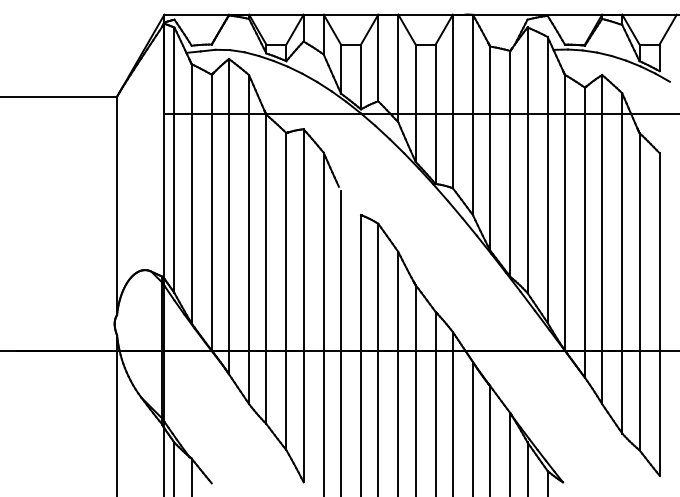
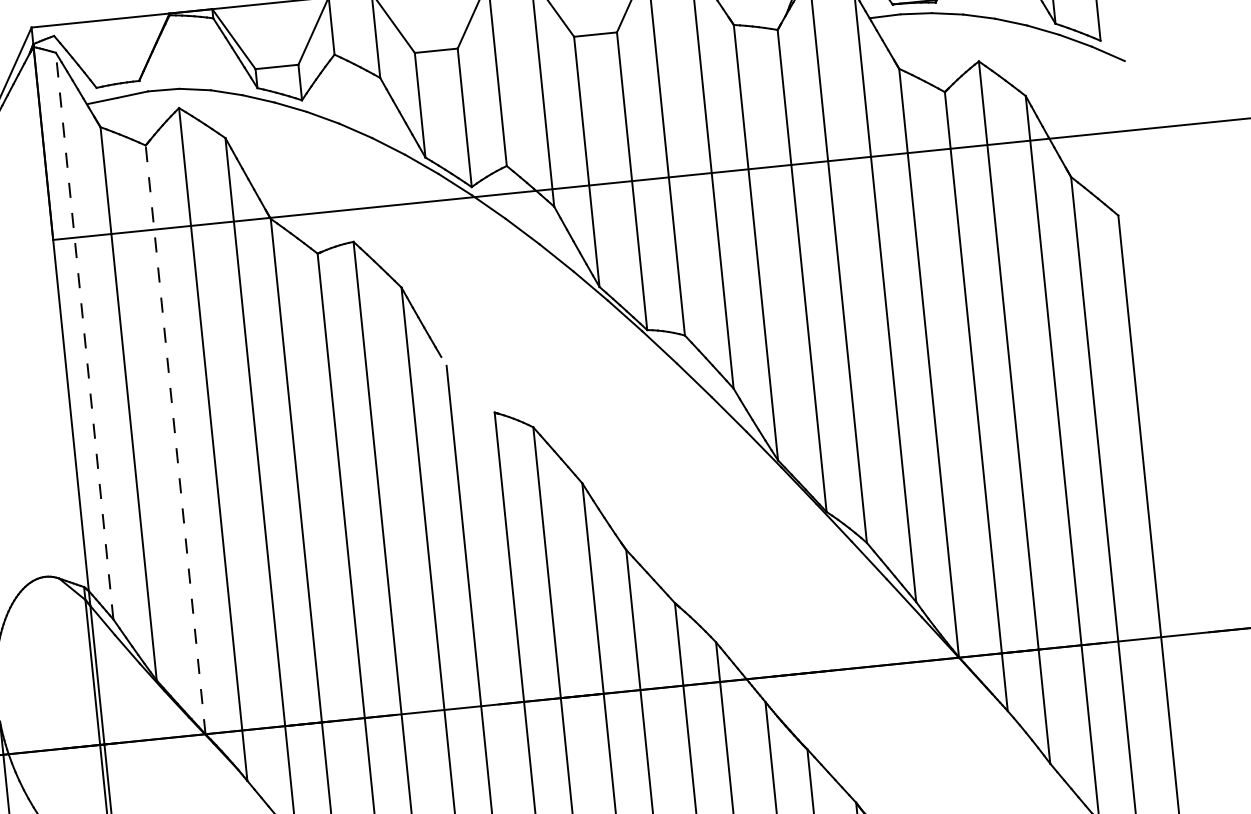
line: (174, 160) -> (84, 336), solid -> dashed
line: (211, 212) -> (174, 439), solid -> dashed

